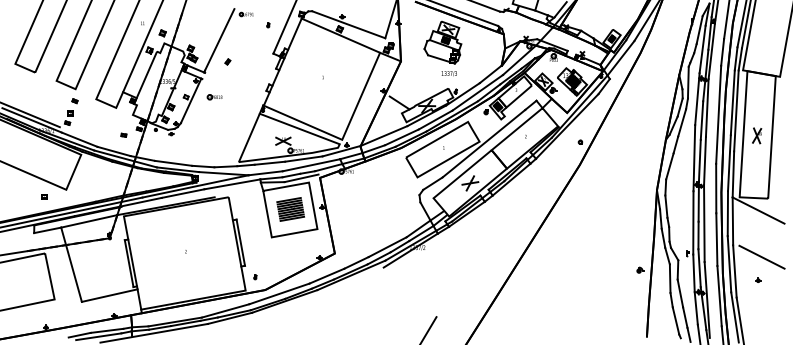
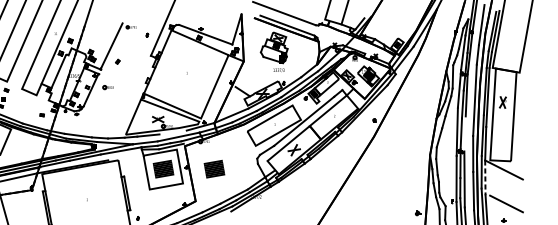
part: (757, 135) -> (503, 102), moved
line: (303, 158) -> (172, 132), removed
line: (704, 160) -> (464, 133), removed
part: (360, 209) -> (214, 169), added
line: (732, 221) -> (485, 177), solid -> dashed

